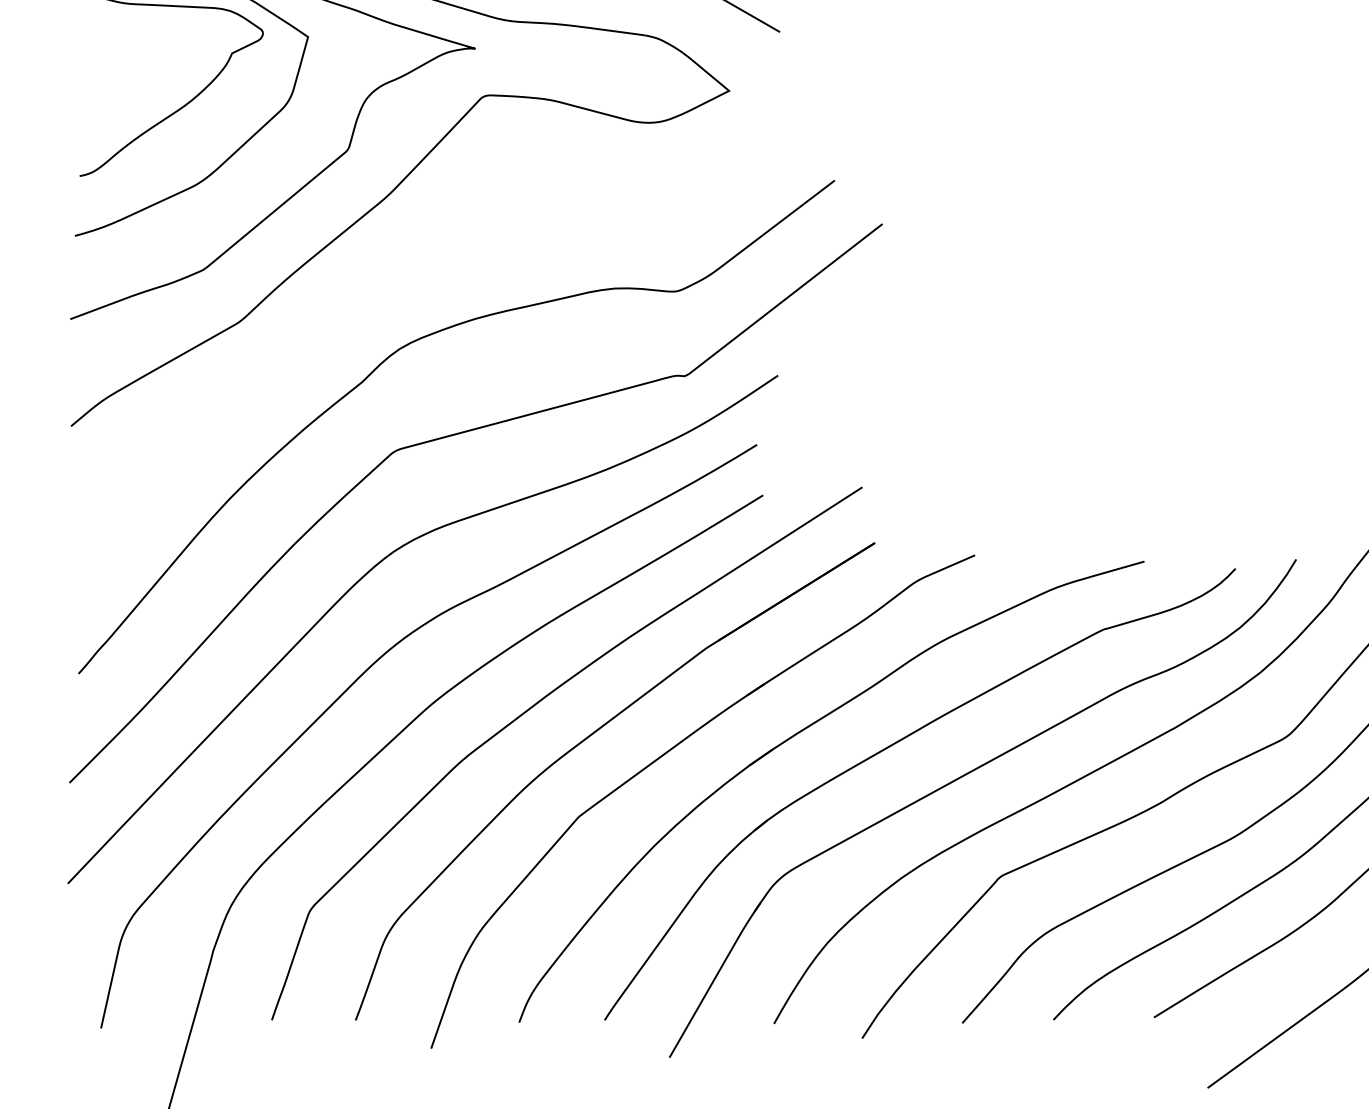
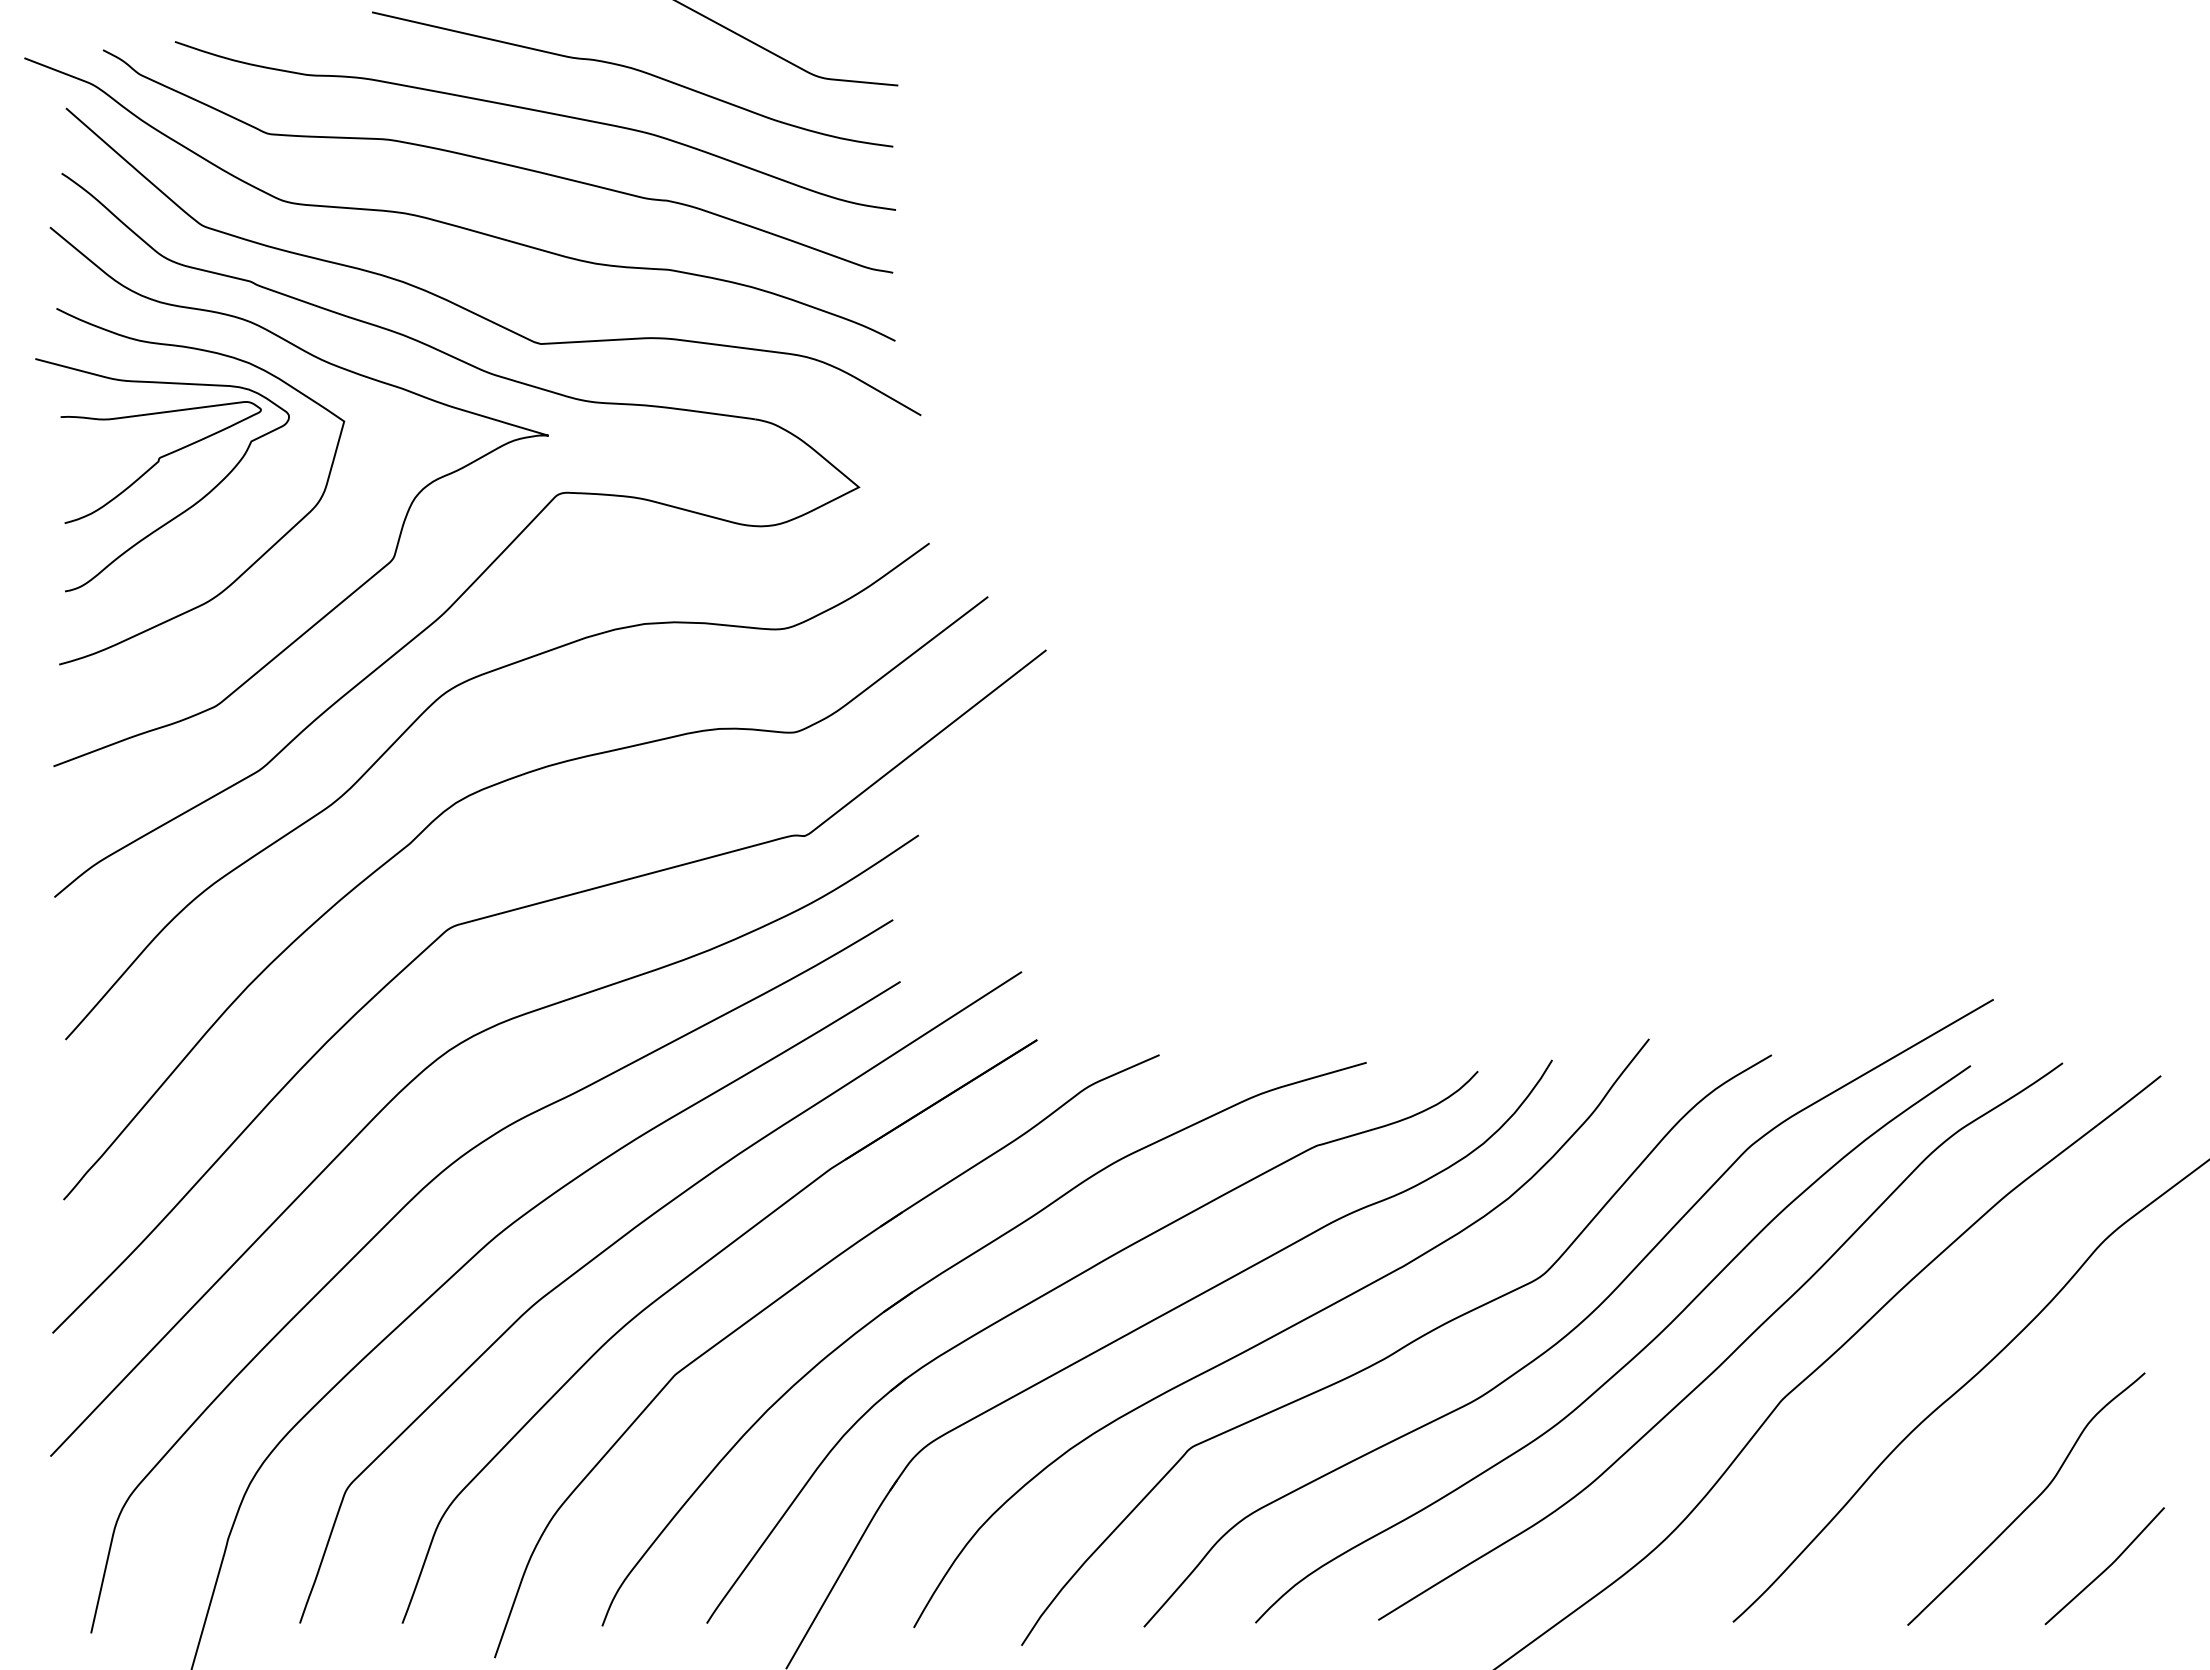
curve: (157, 69) -> (159, 461), added
curve: (370, 279) -> (420, 717), added

